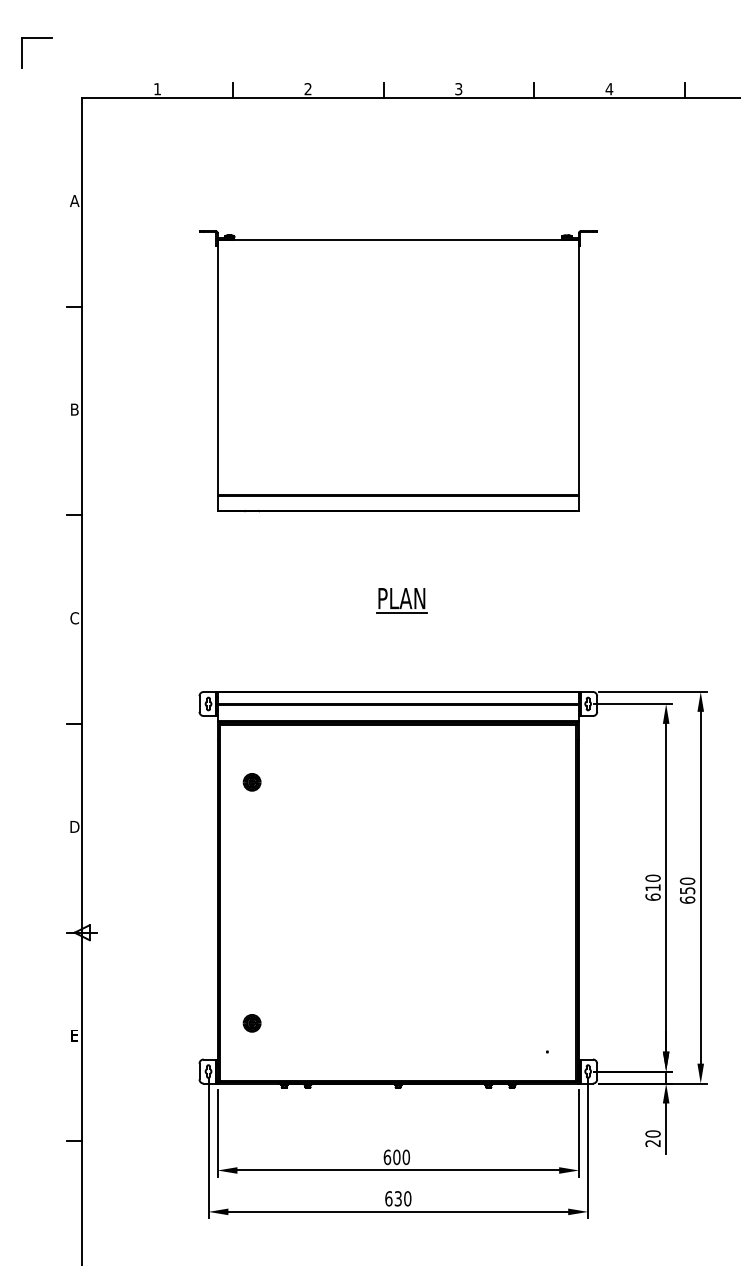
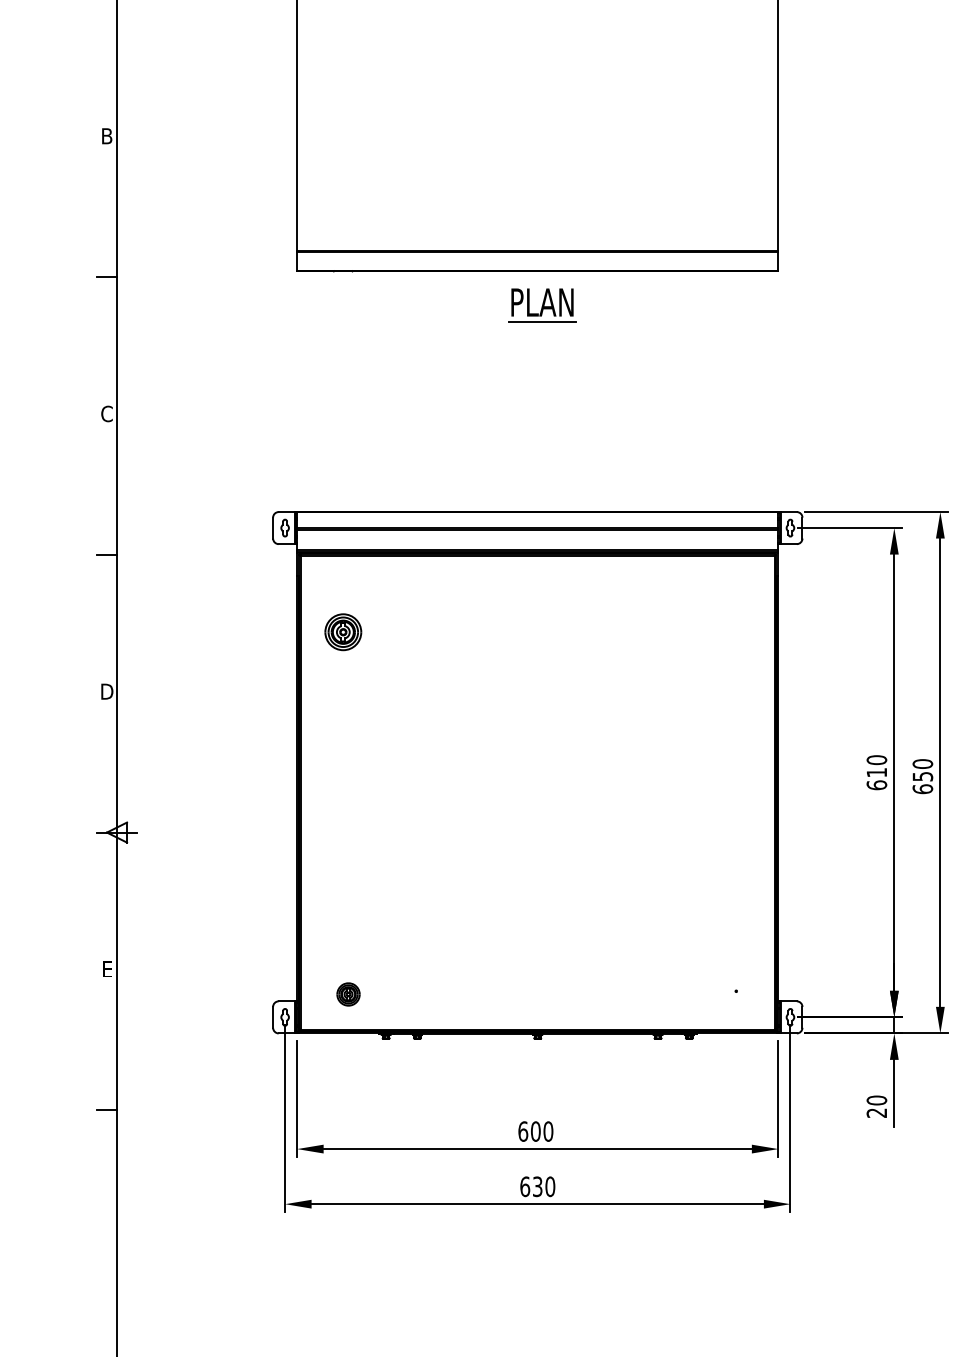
part: (401, 600) -> (542, 305), moved
part: (251, 782) -> (342, 632), size x1.6
part: (251, 1023) -> (347, 994), moved

